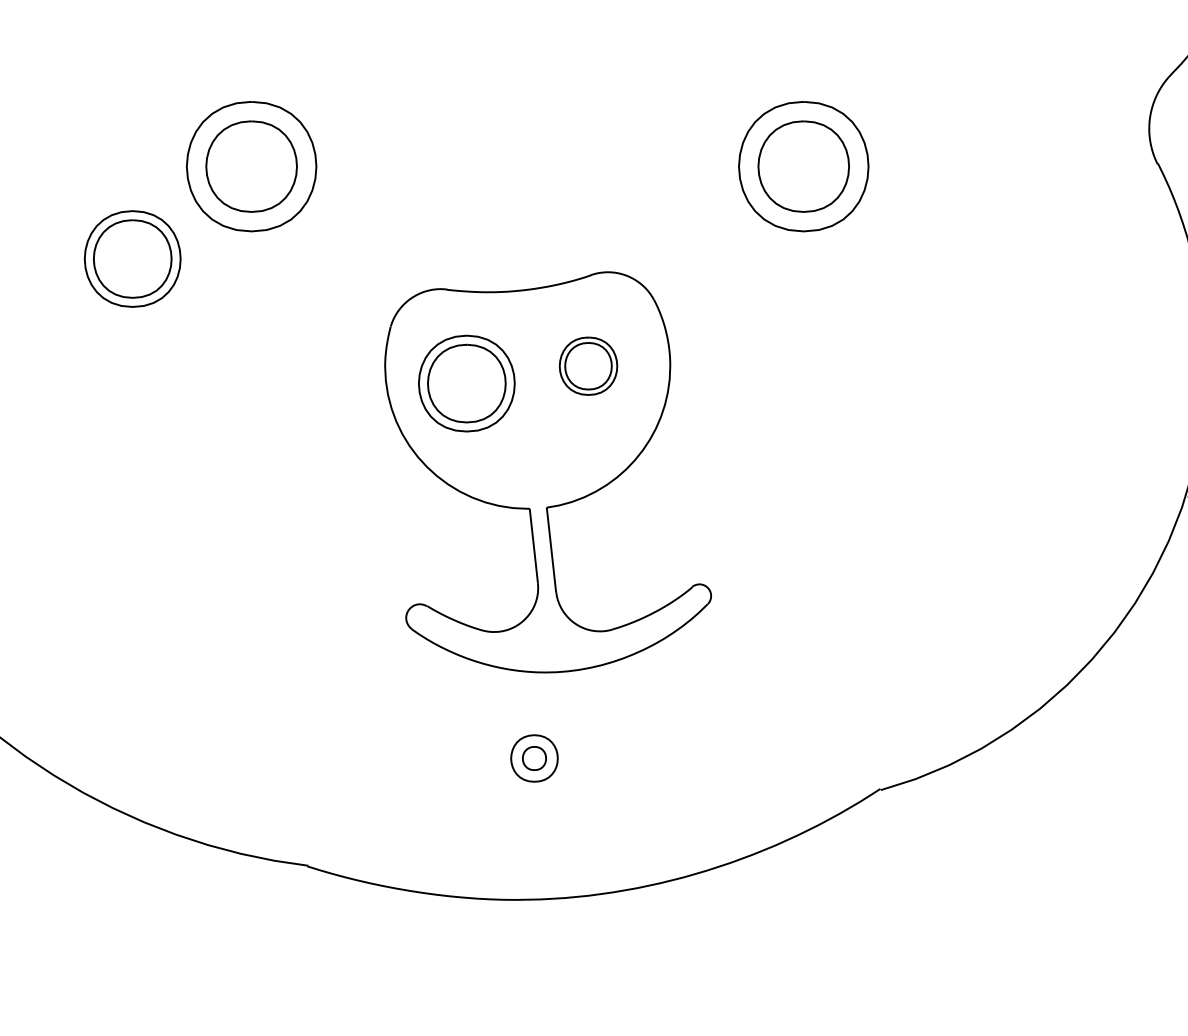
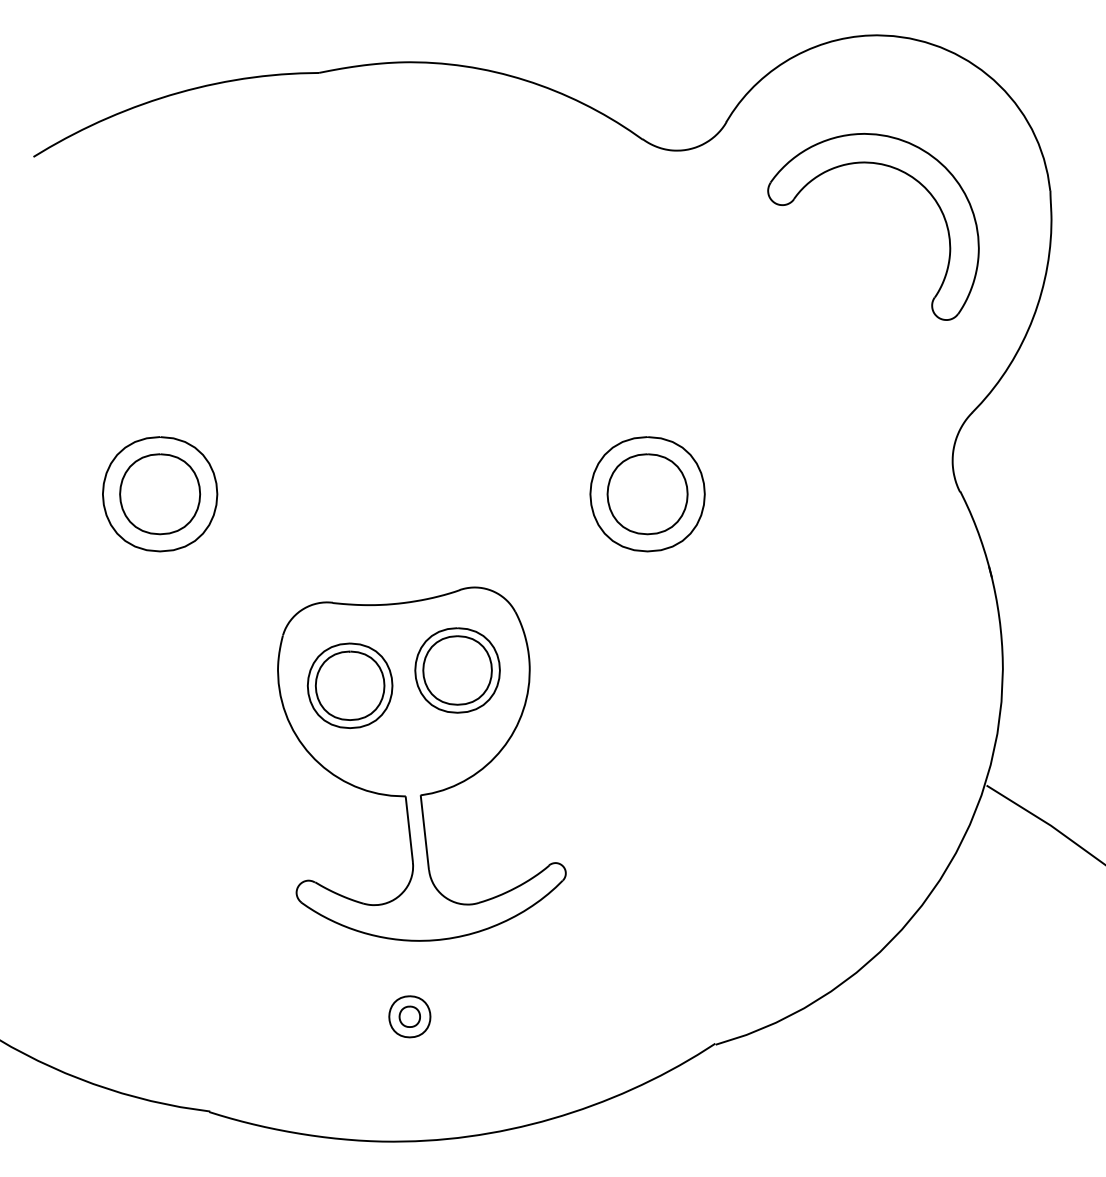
part: (132, 258) -> (54, 575), removed
part: (588, 366) -> (457, 670), size x1.67

